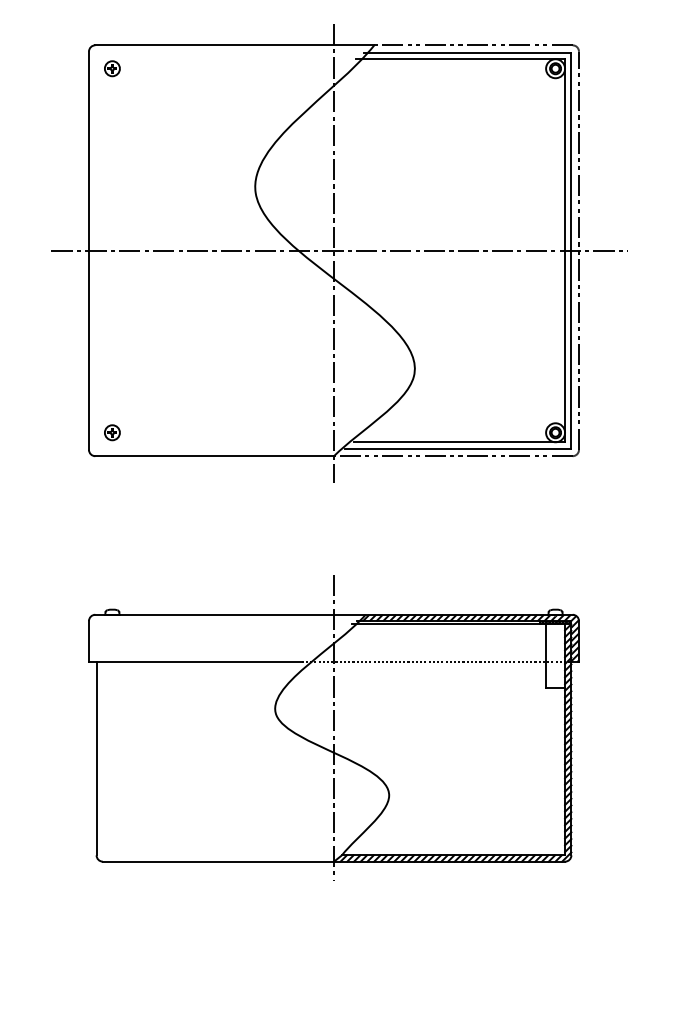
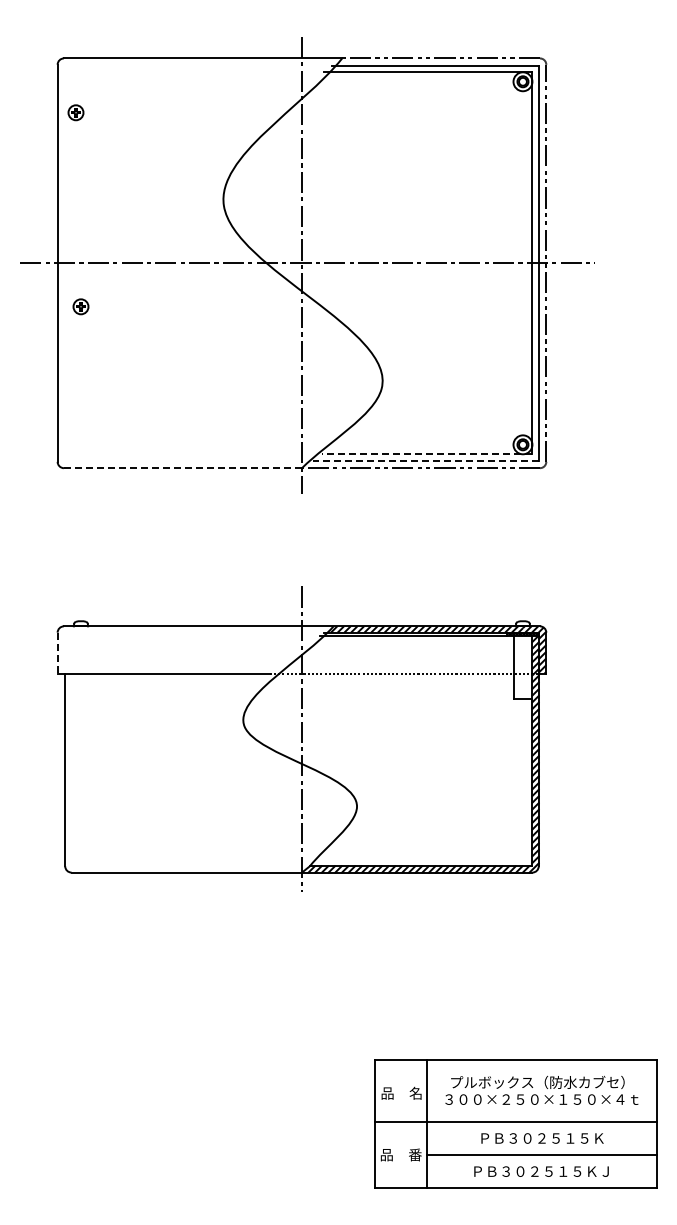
part: (111, 68) -> (75, 112), moved
part: (111, 432) -> (80, 306), moved
line: (458, 442) -> (426, 454), solid -> dashed
line: (457, 448) -> (425, 460), solid -> dashed
line: (215, 456) -> (183, 468), solid -> dashed
line: (88, 642) -> (57, 653), solid -> dashed

